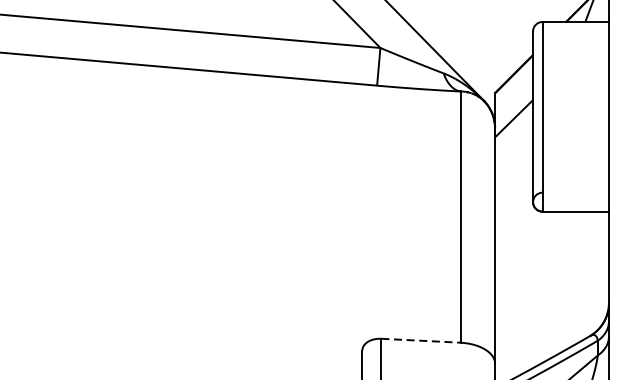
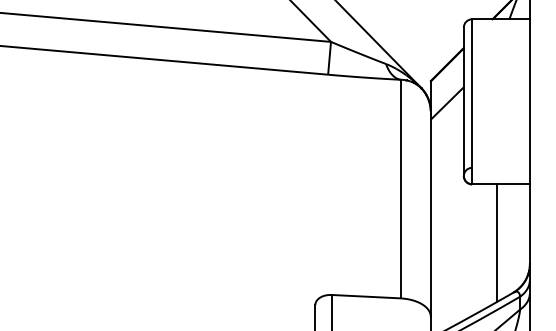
line: (570, 279) -> (496, 243), added
line: (421, 340) -> (366, 296), dashed -> solid

